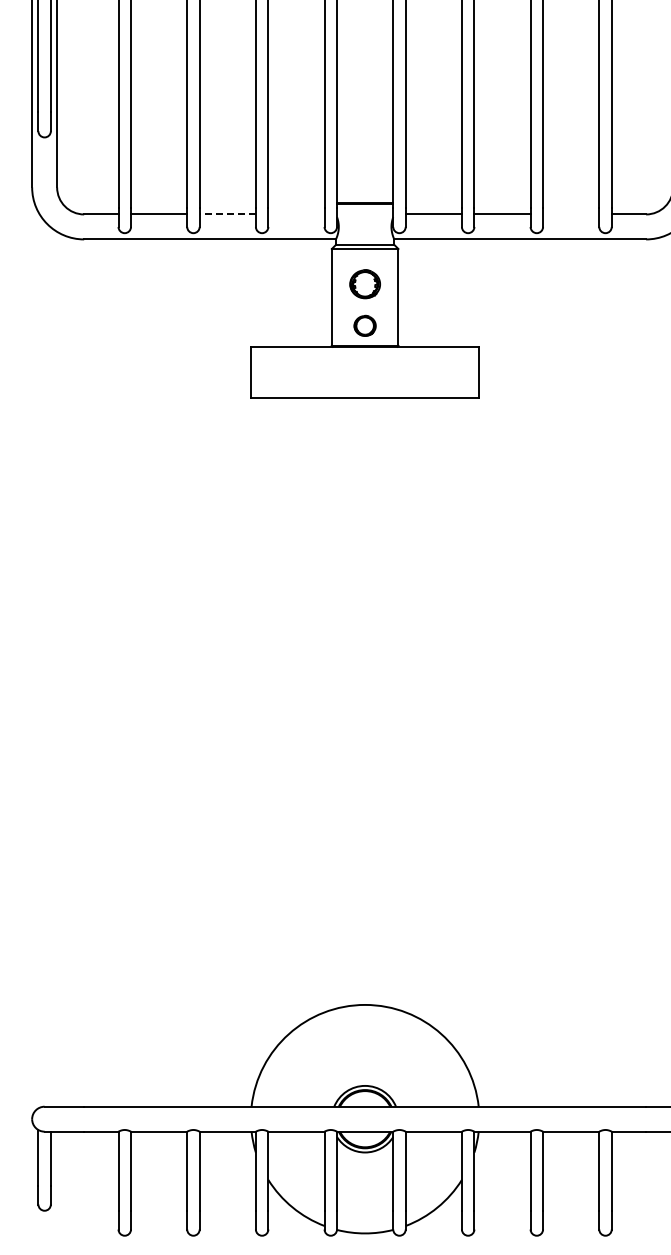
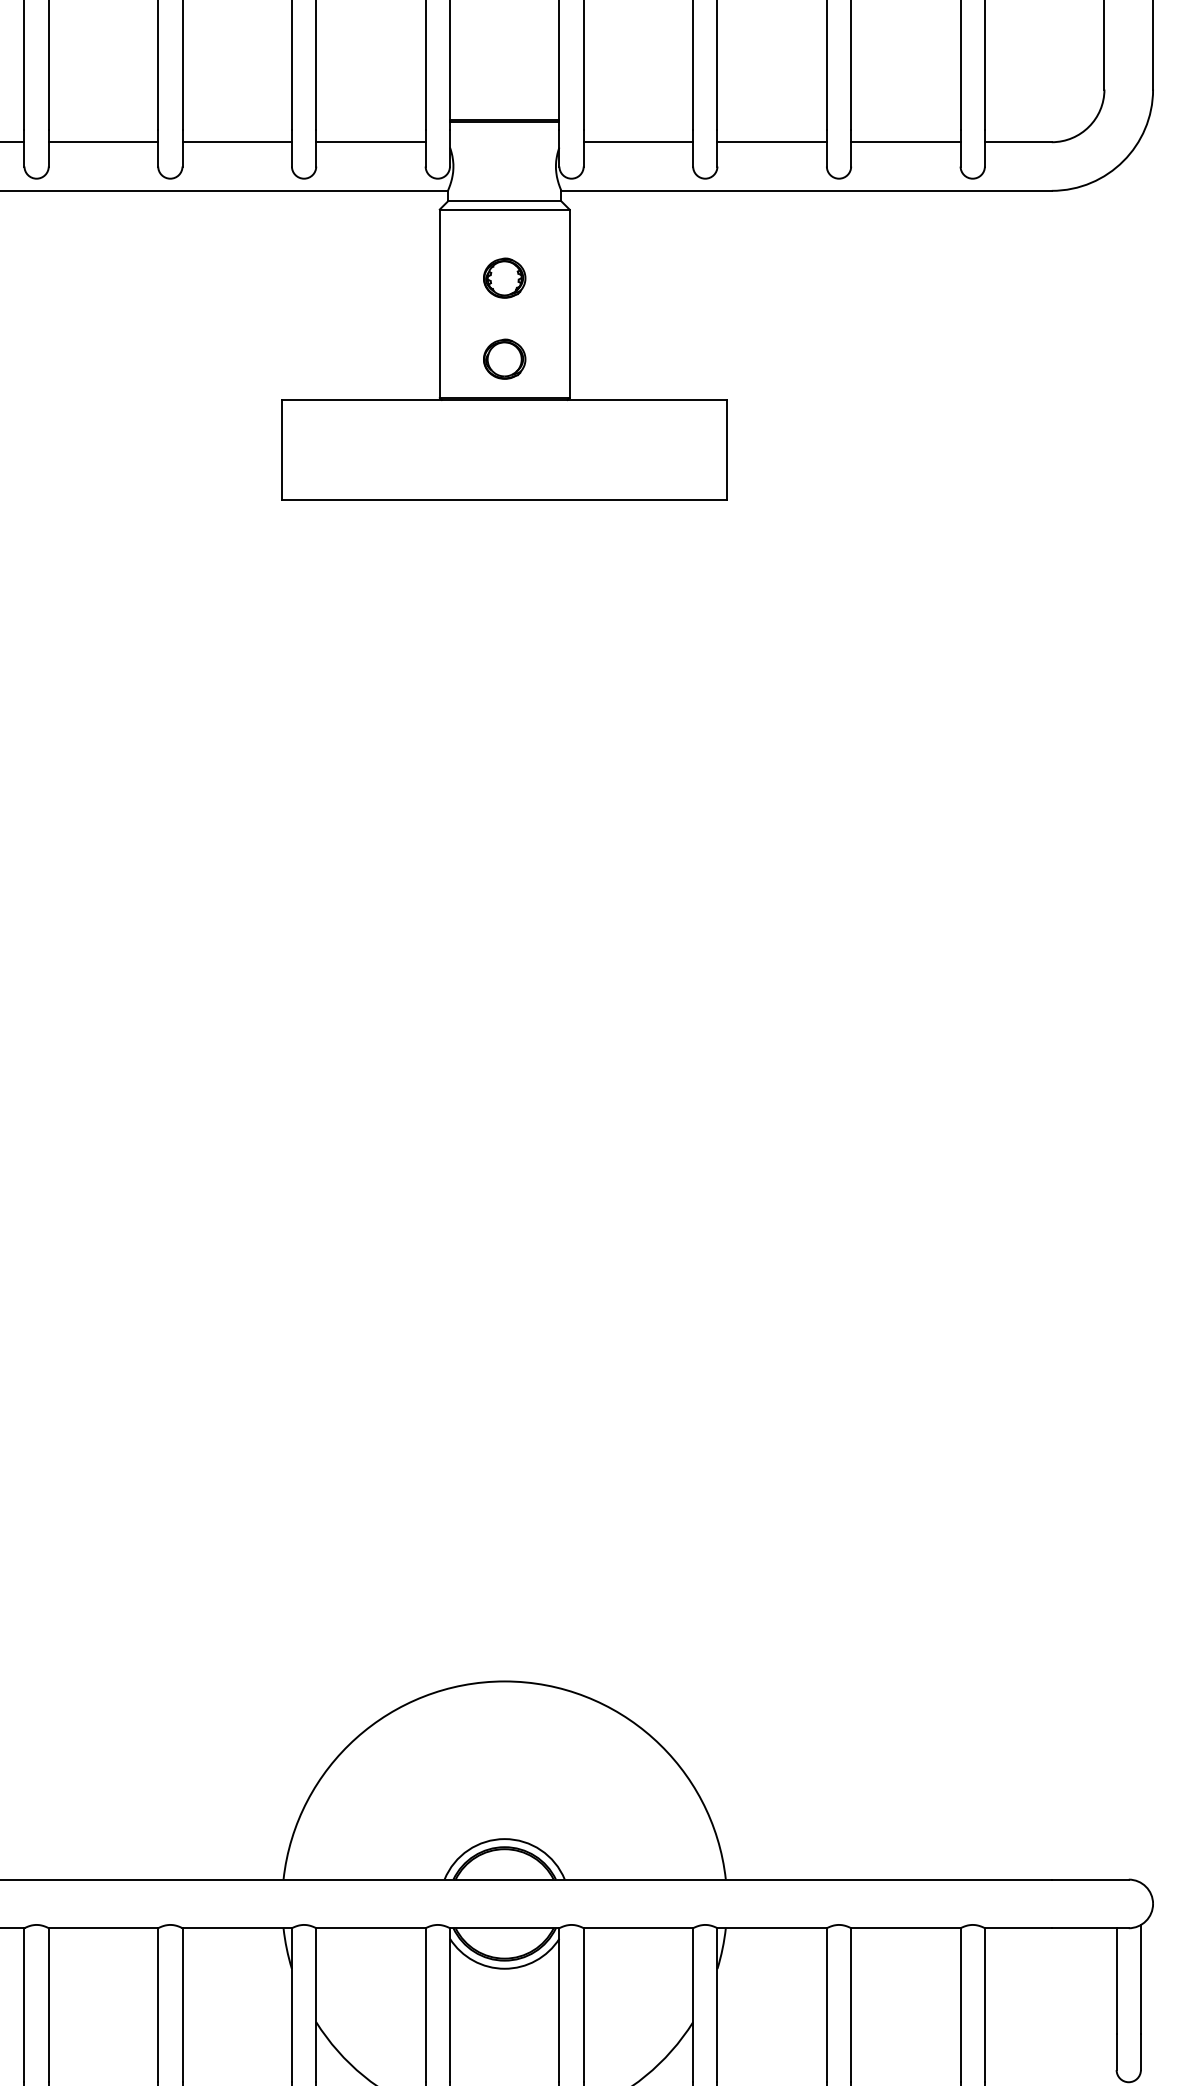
line: (227, 214) -> (236, 142), dashed -> solid
line: (296, 214) -> (371, 142), added
line: (571, 214) -> (906, 142), added
part: (364, 284) -> (503, 278), size x0.71

